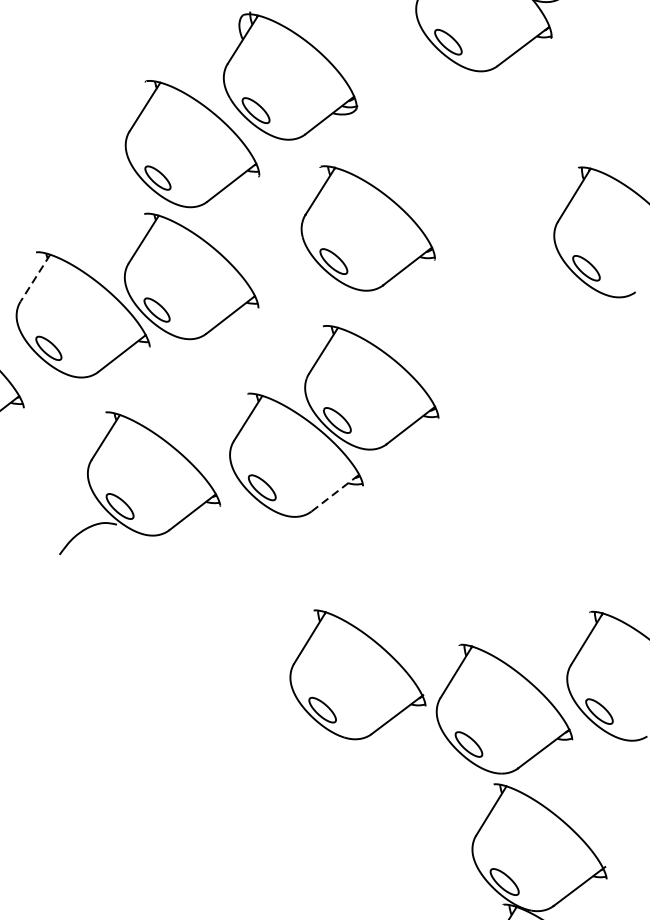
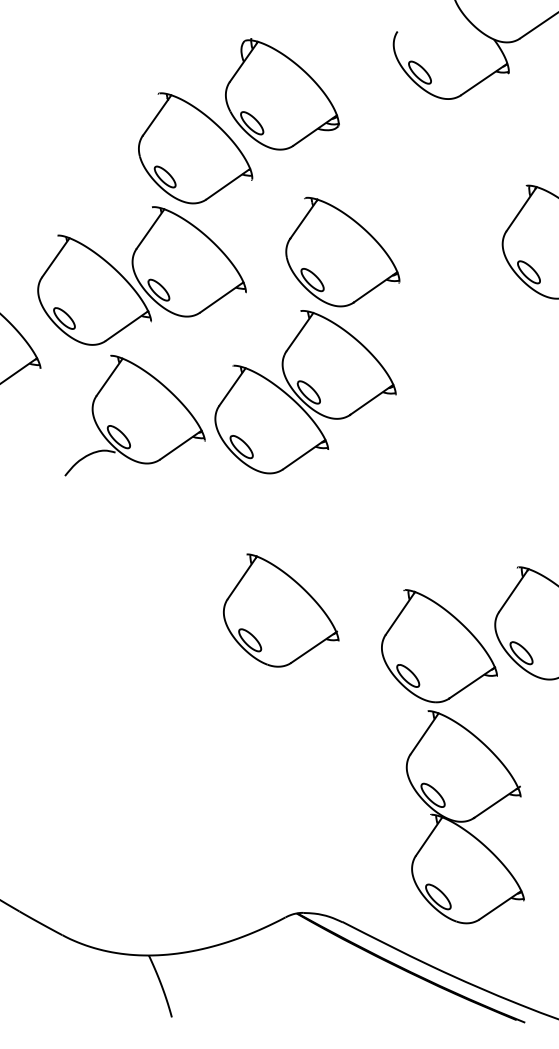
part: (367, 226) -> (342, 251), moved
line: (34, 277) -> (55, 257), dashed -> solid
part: (136, 480) -> (134, 415), moved
line: (335, 492) -> (304, 454), dashed -> solid
part: (357, 673) -> (281, 610), moved

